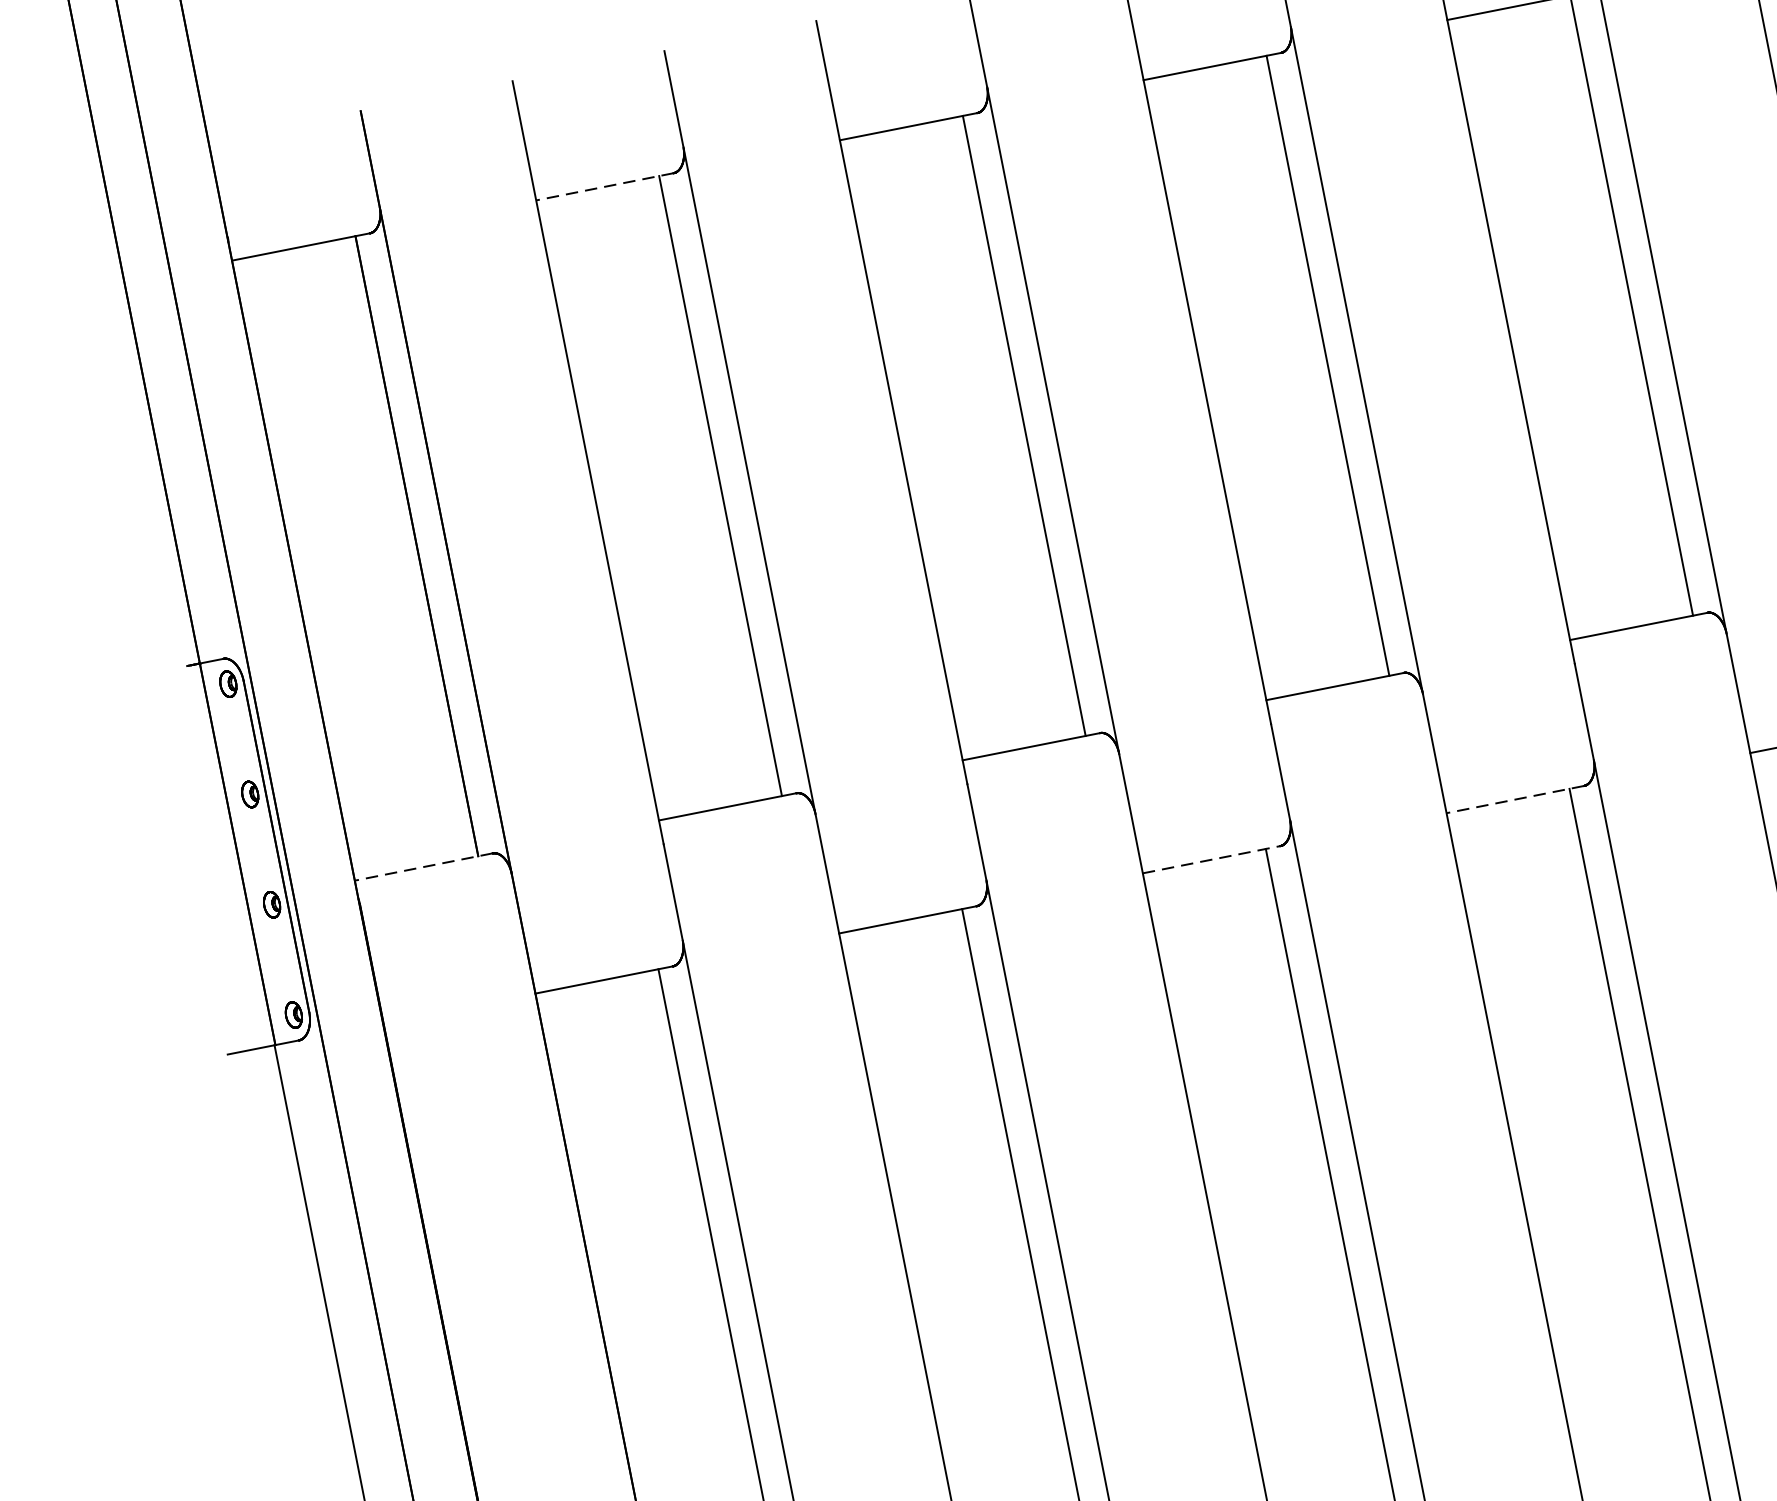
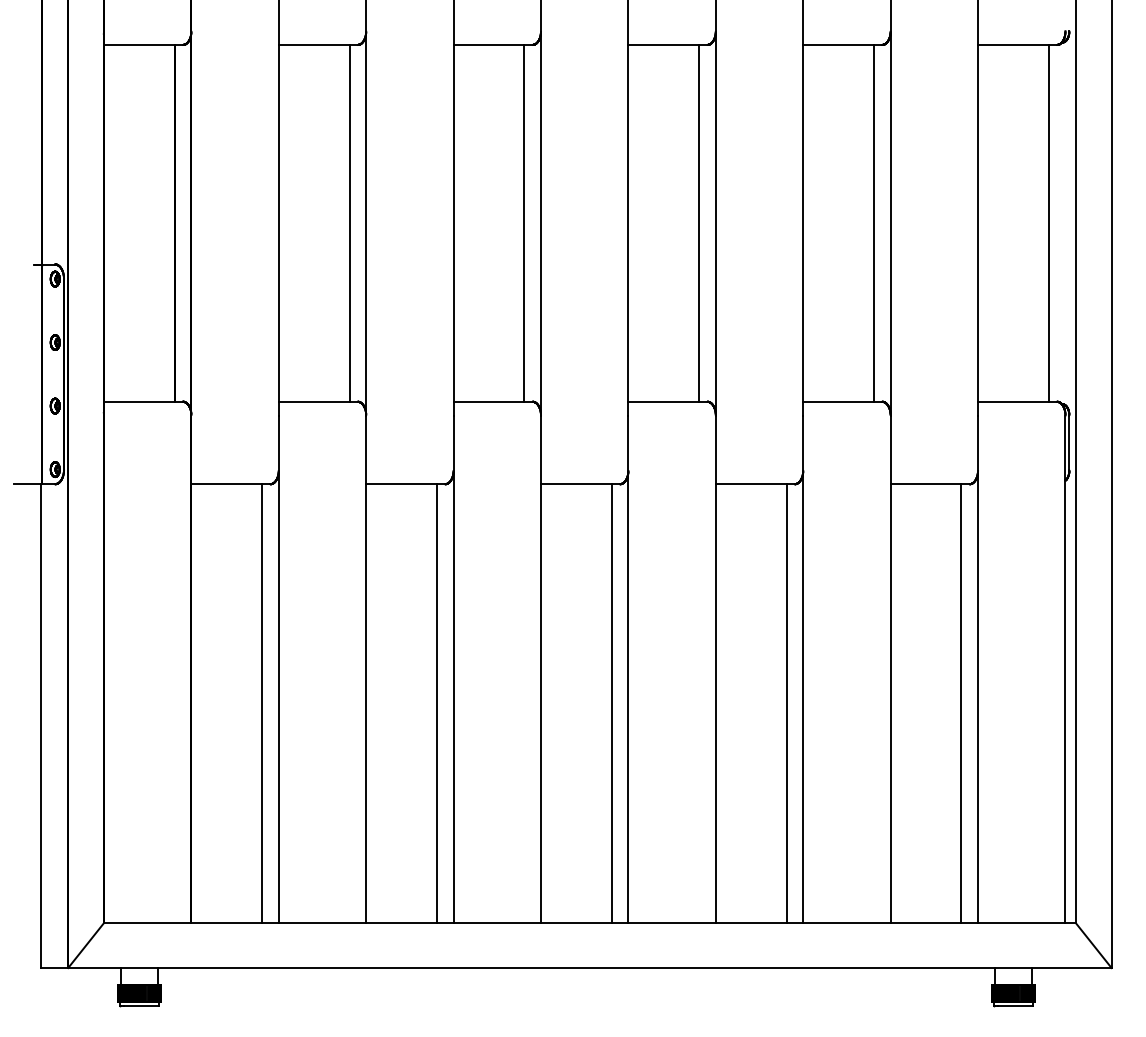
line: (605, 186) -> (318, 44), dashed -> solid
line: (1515, 800) -> (755, 484), dashed -> solid
line: (1211, 860) -> (580, 484), dashed -> solid
line: (423, 866) -> (143, 401), dashed -> solid

